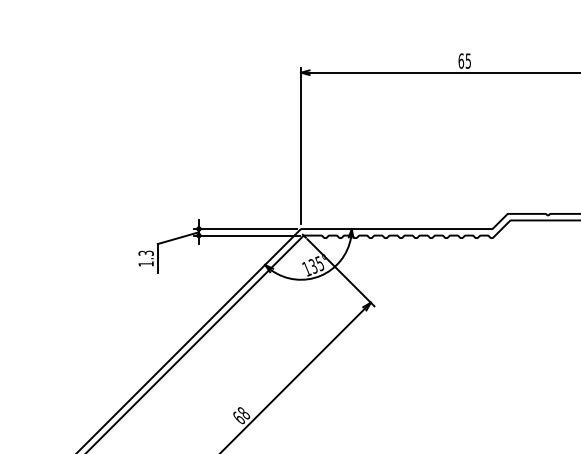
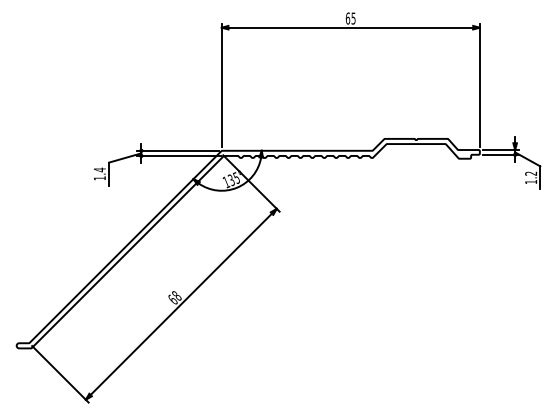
text: (145, 252) -> (99, 169), 1.3 -> 1.4

